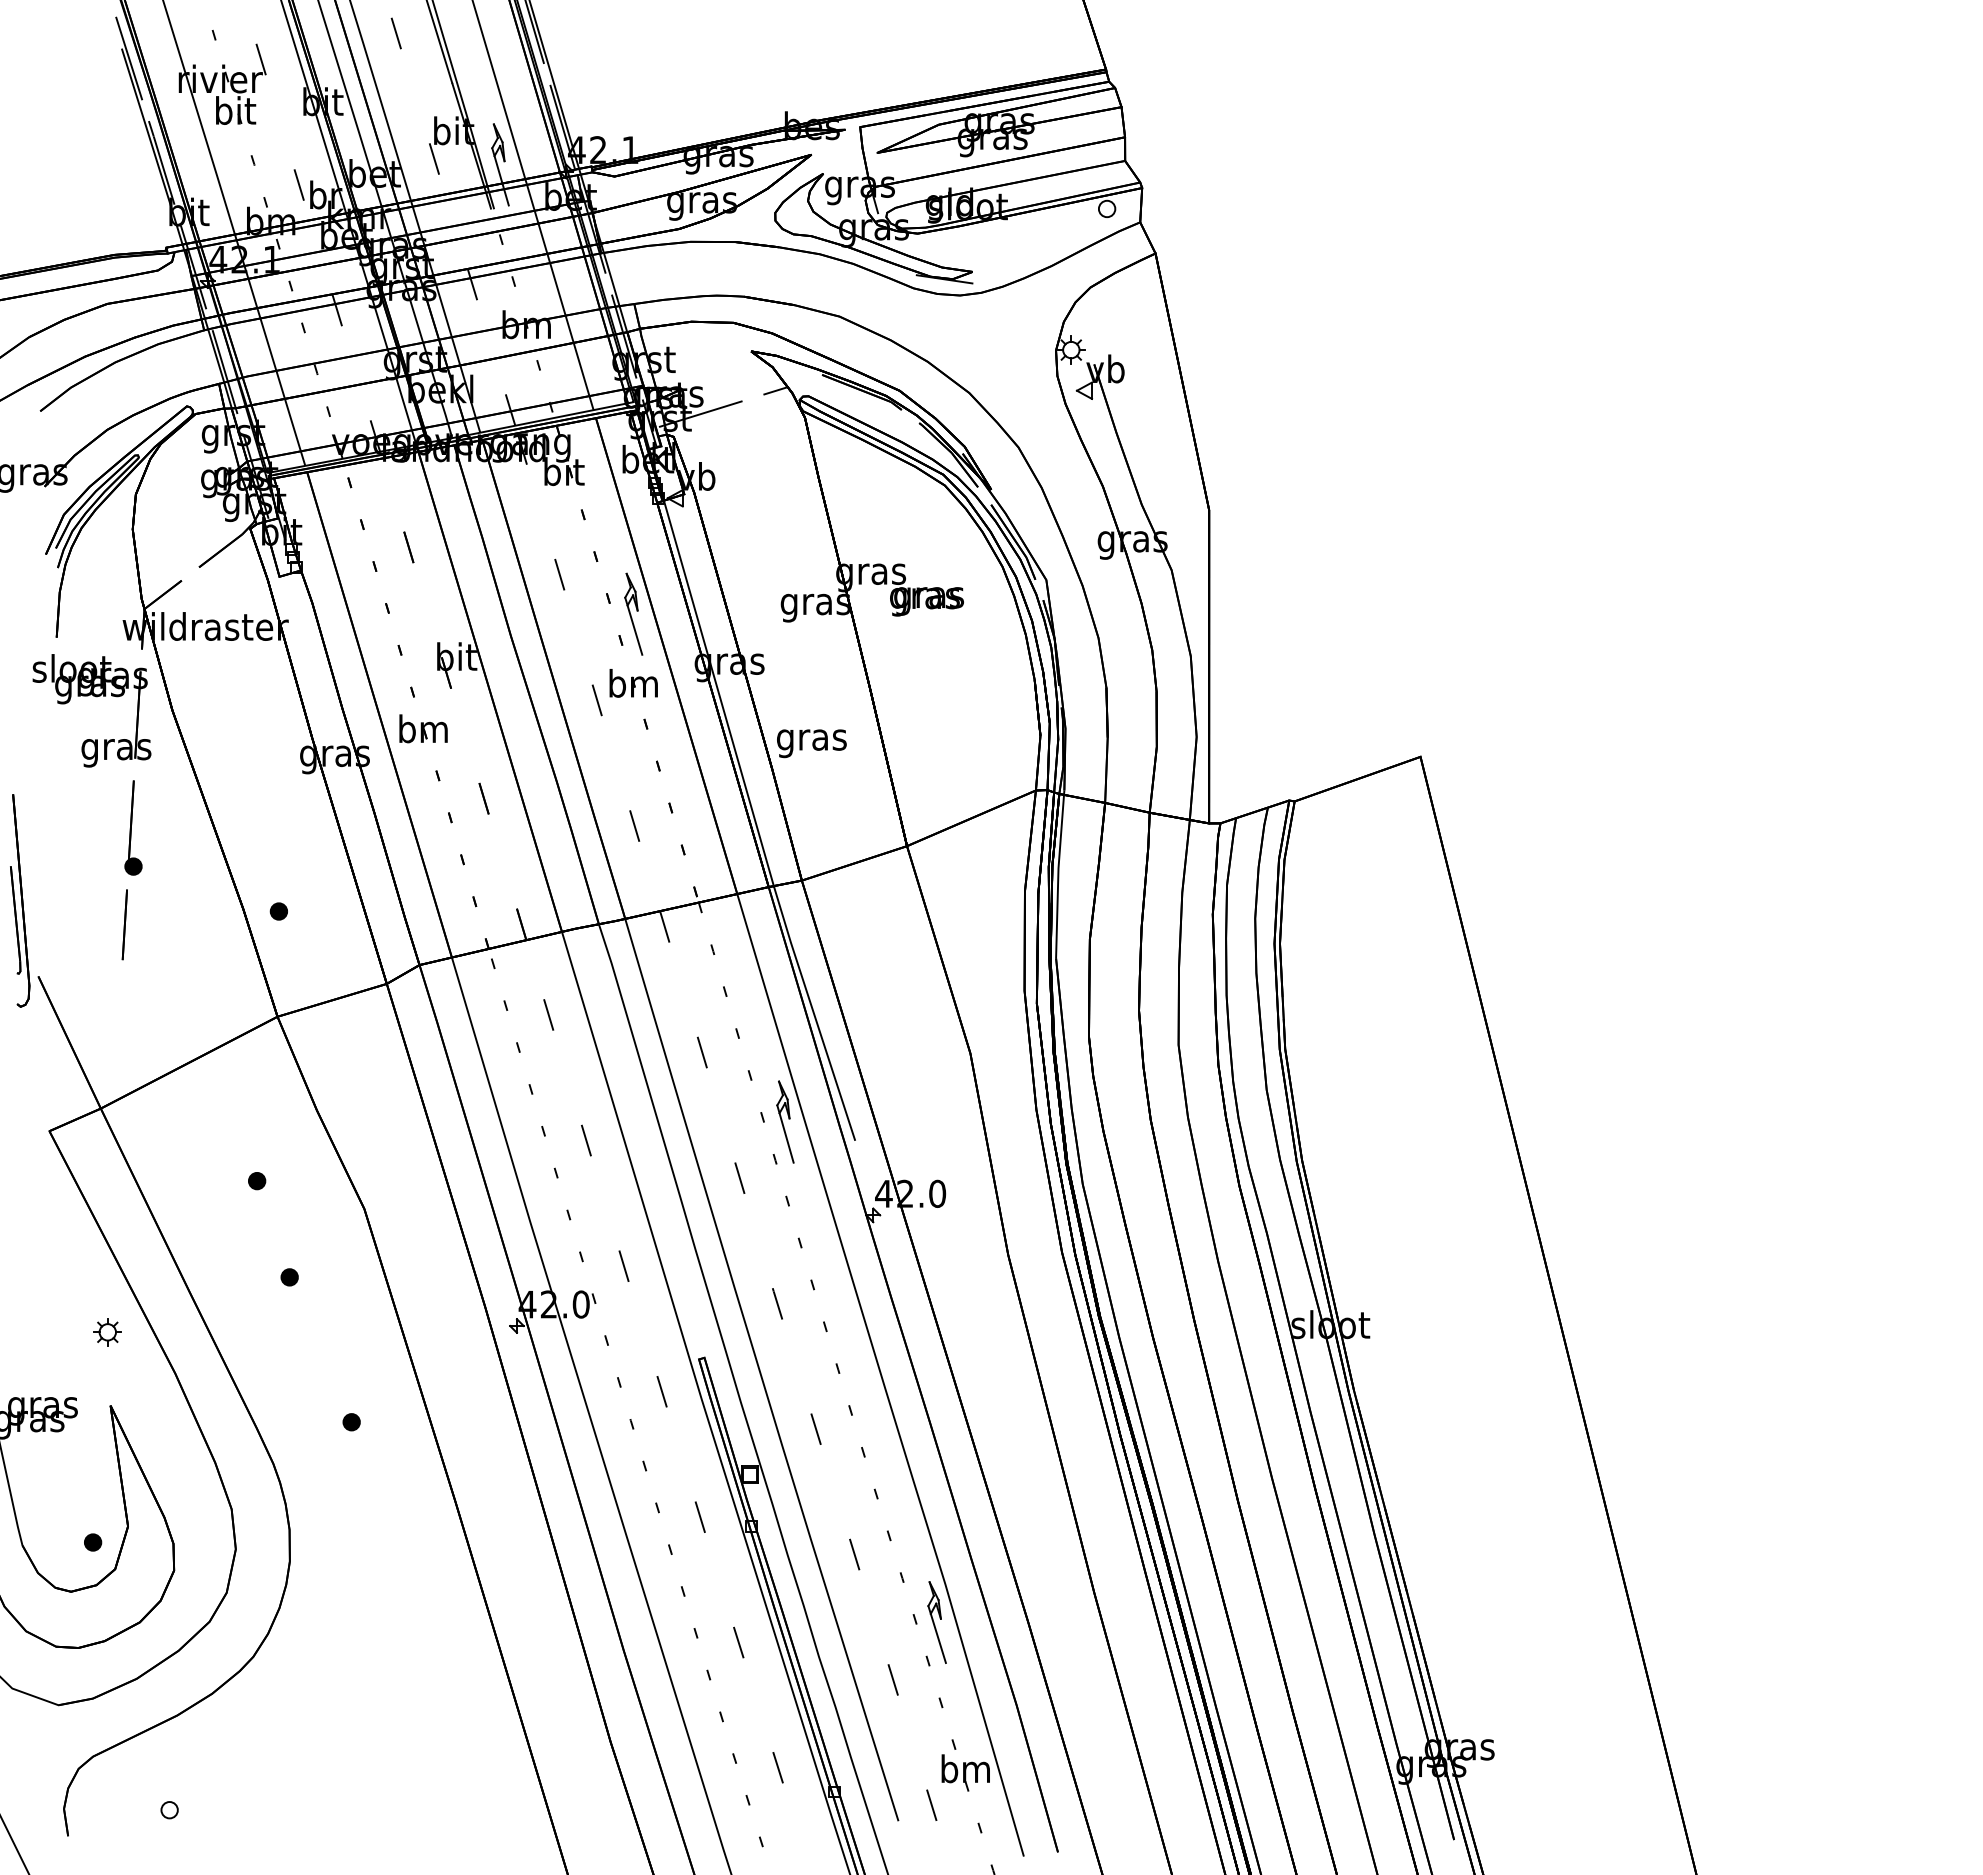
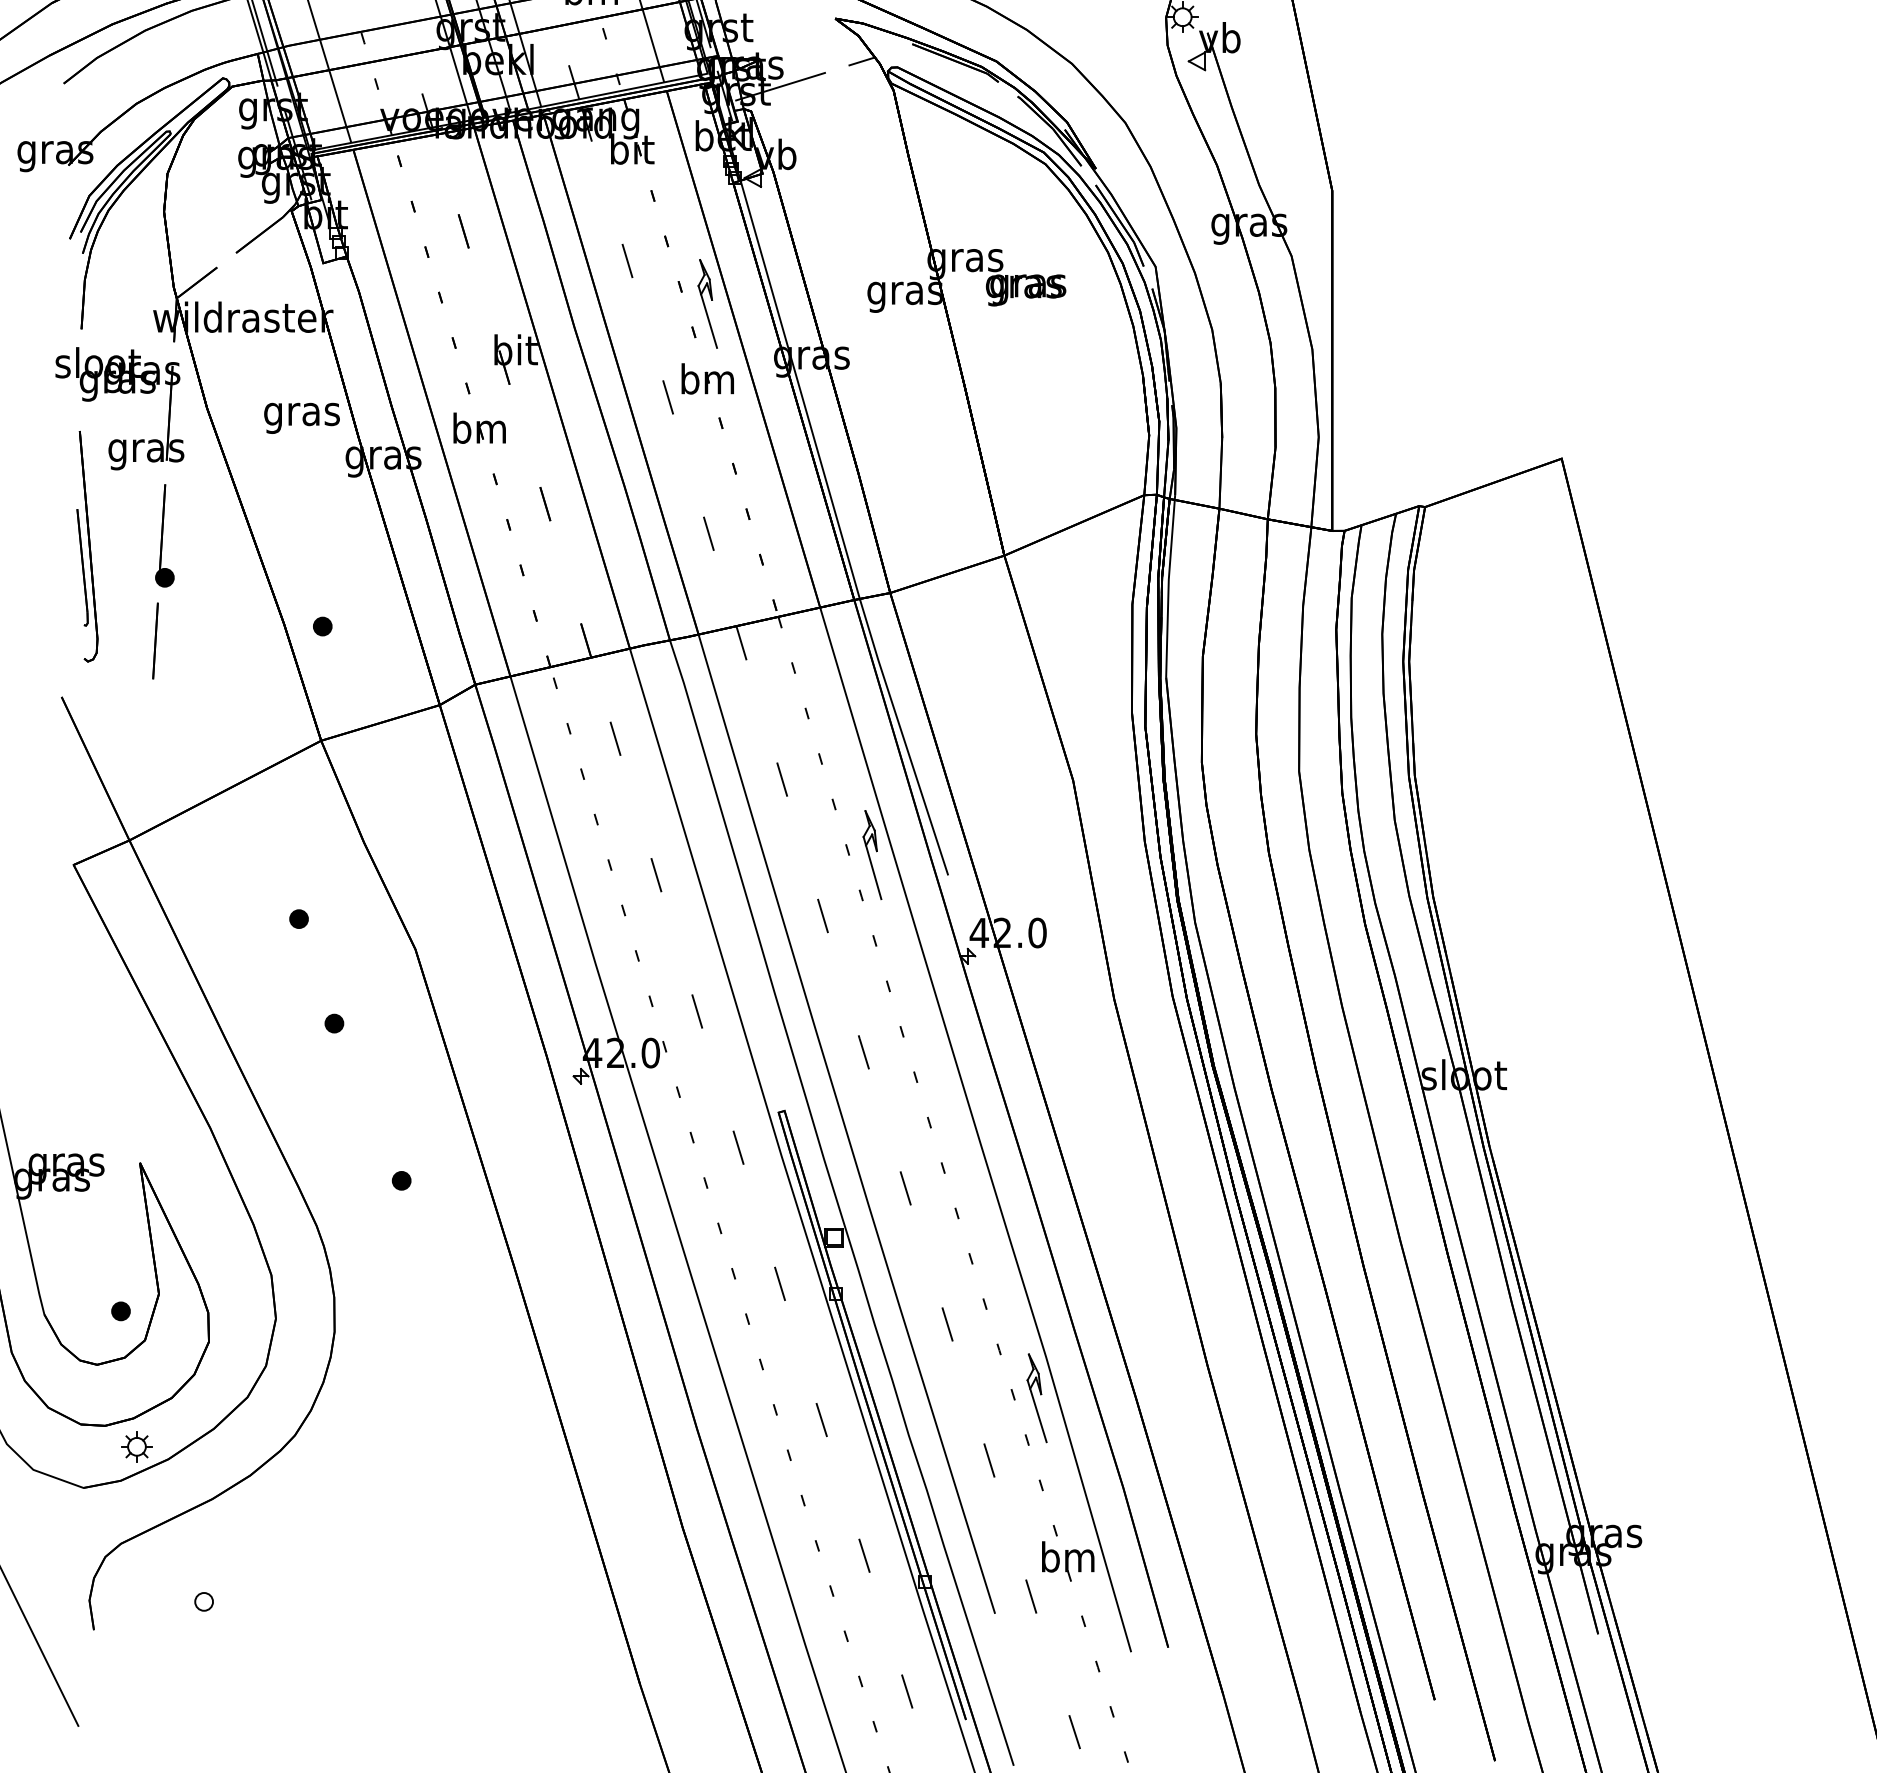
text: (811, 743) -> (301, 418), moved
part: (20, 900) -> (87, 546), moved
part: (107, 1332) -> (136, 1447), moved

